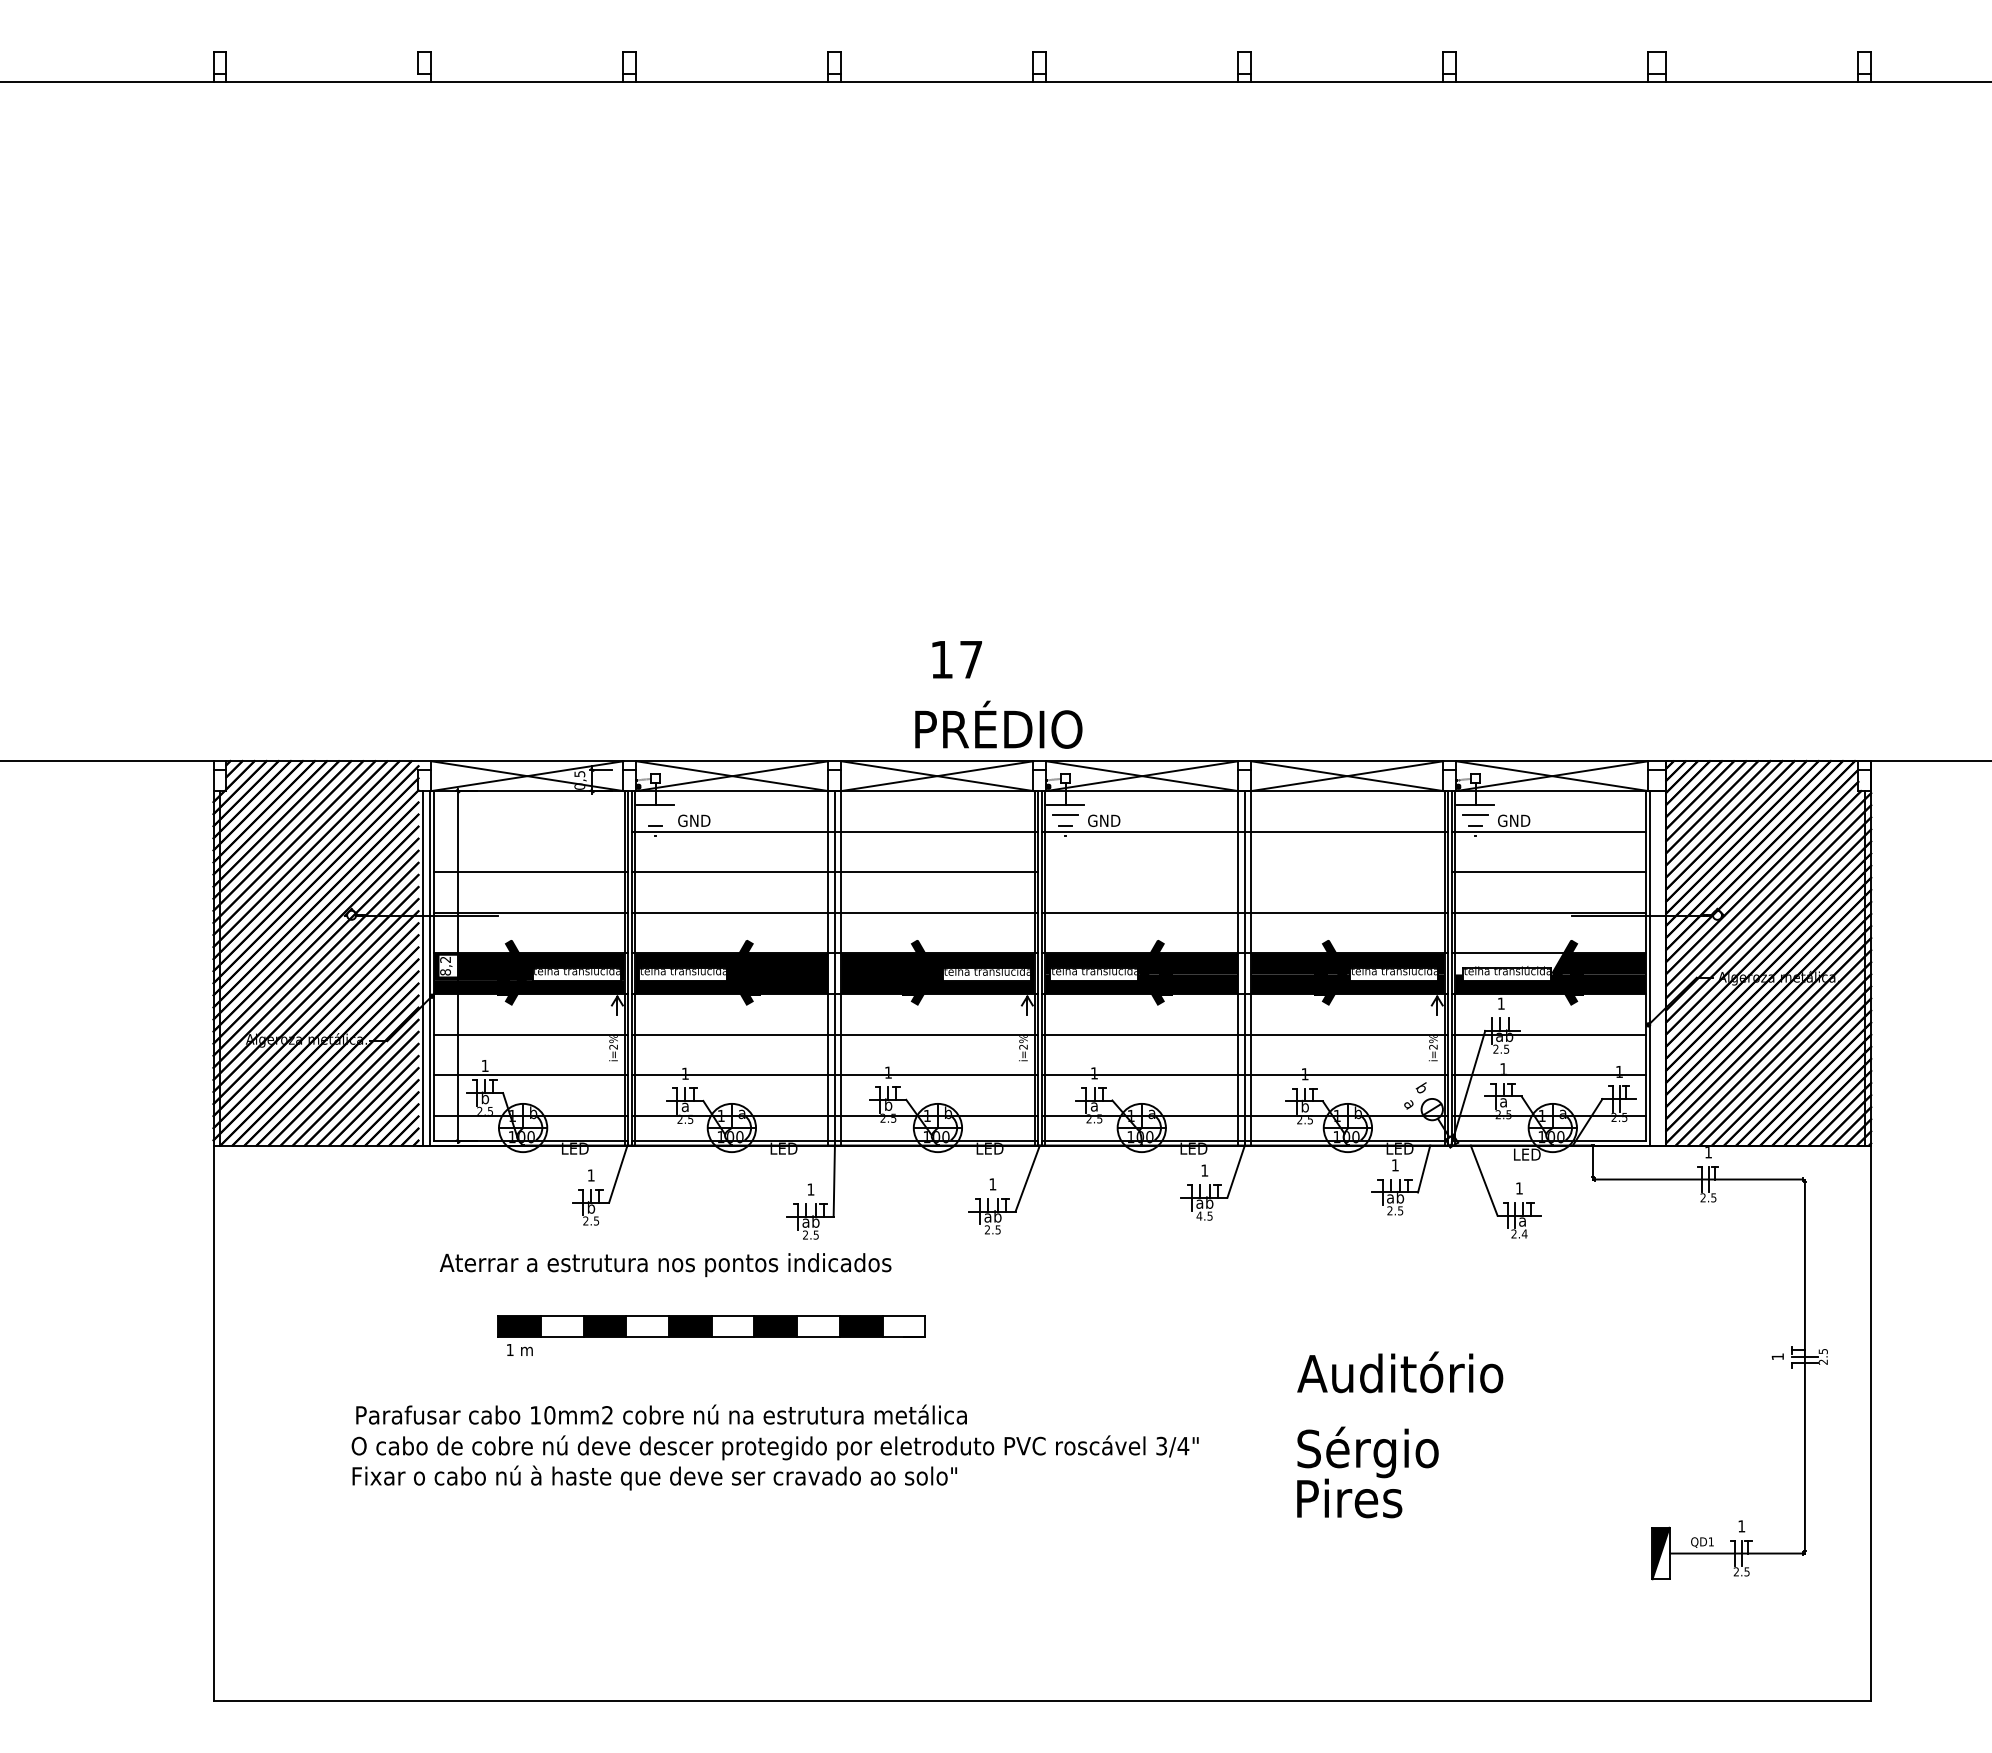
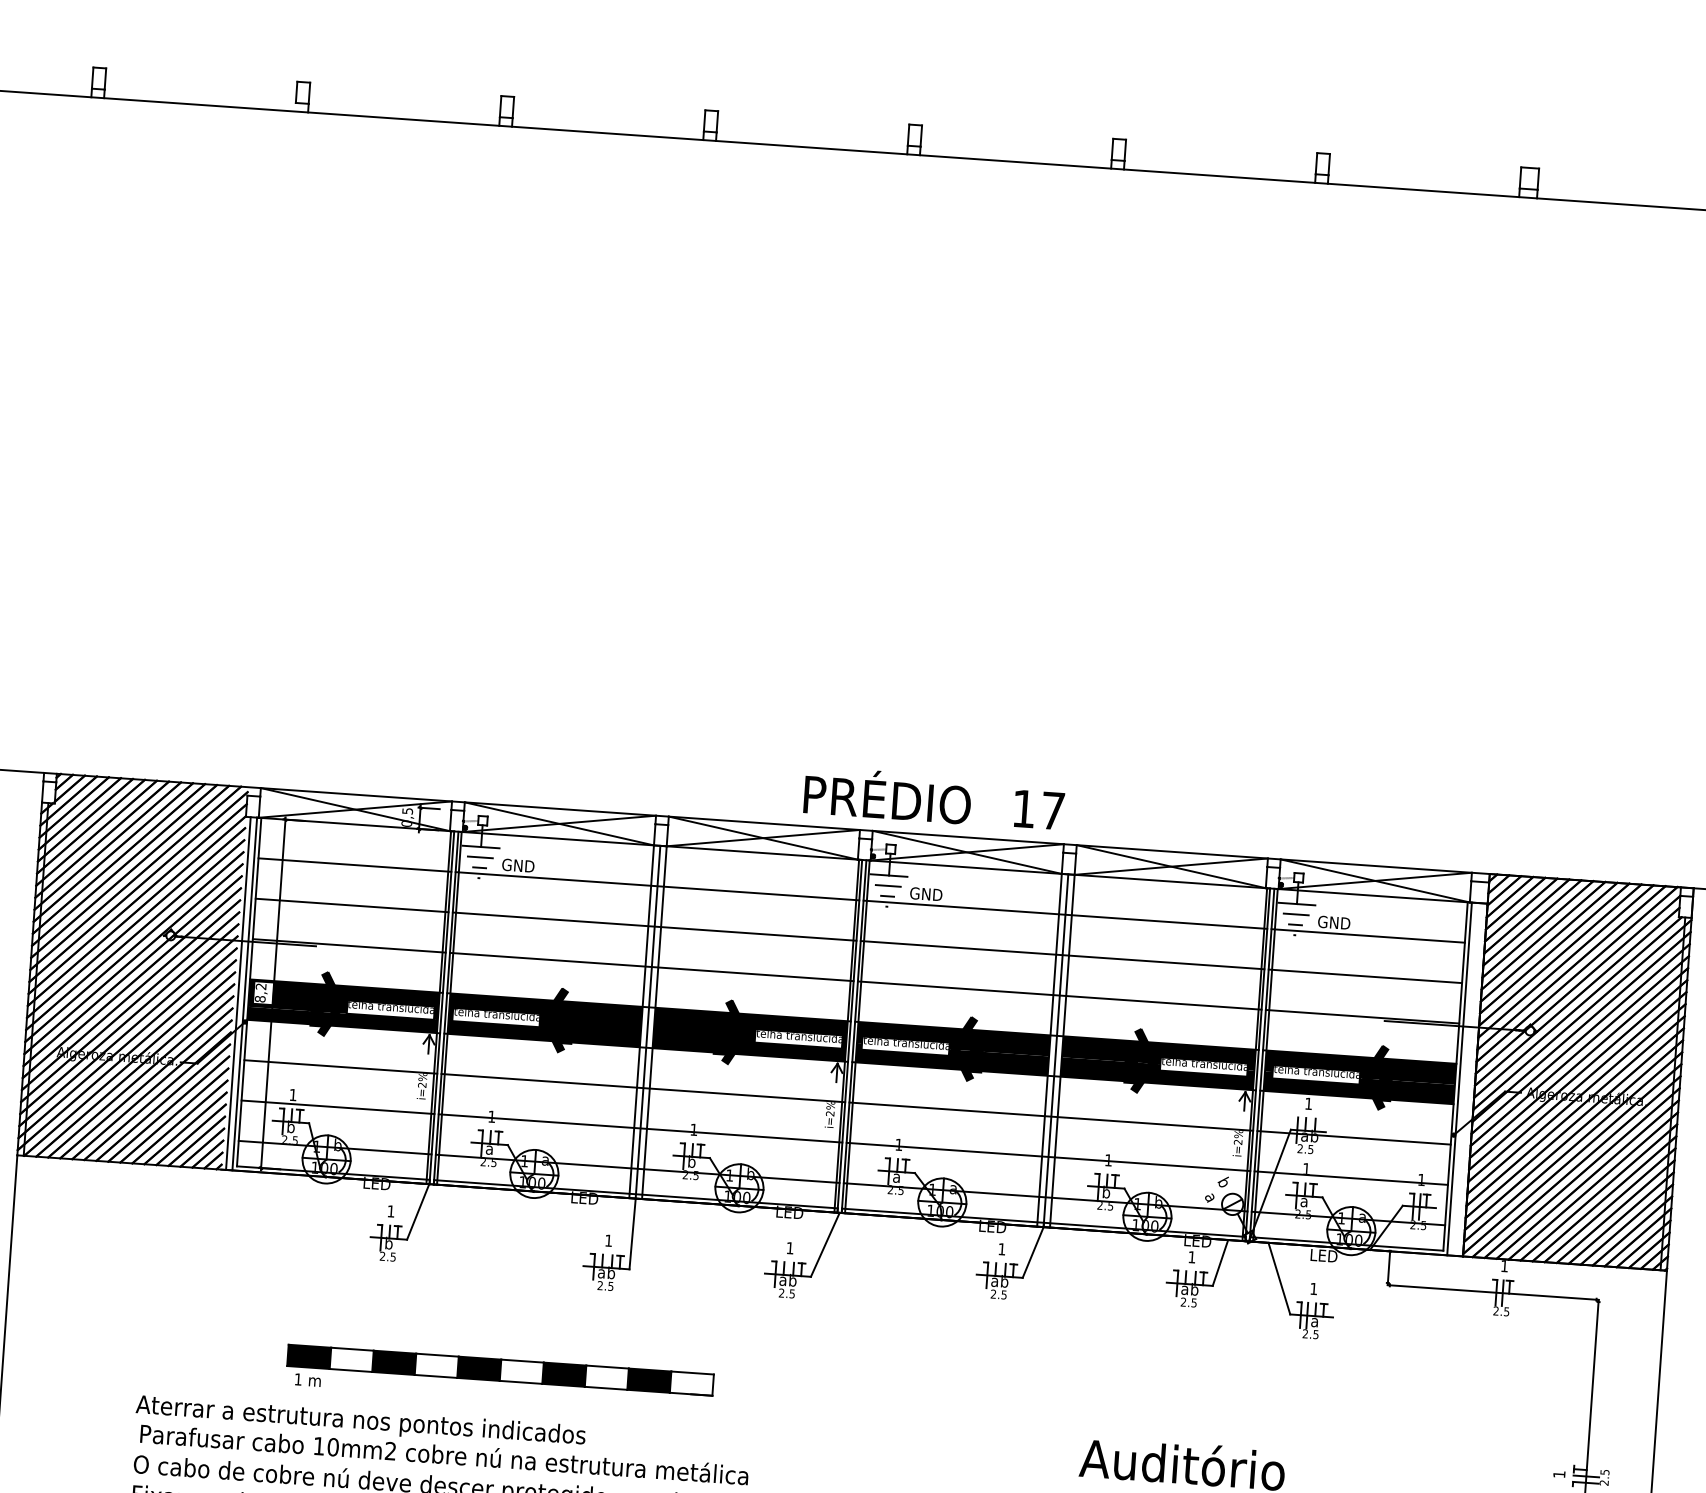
text: (956, 659) -> (1038, 809), moved
text: (998, 724) -> (887, 795), moved
line: (655, 815) -> (480, 857), added
line: (530, 831) -> (354, 864), added
line: (1244, 872) -> (1062, 955), added
fill: (1509, 963) -> (1319, 1064), added
text: (1199, 1215) -> (993, 1293), 4.5 -> 2.5
text: (1524, 1233) -> (1315, 1334), 2.4 -> 2.5
text: (665, 1265) -> (360, 1422), moved

